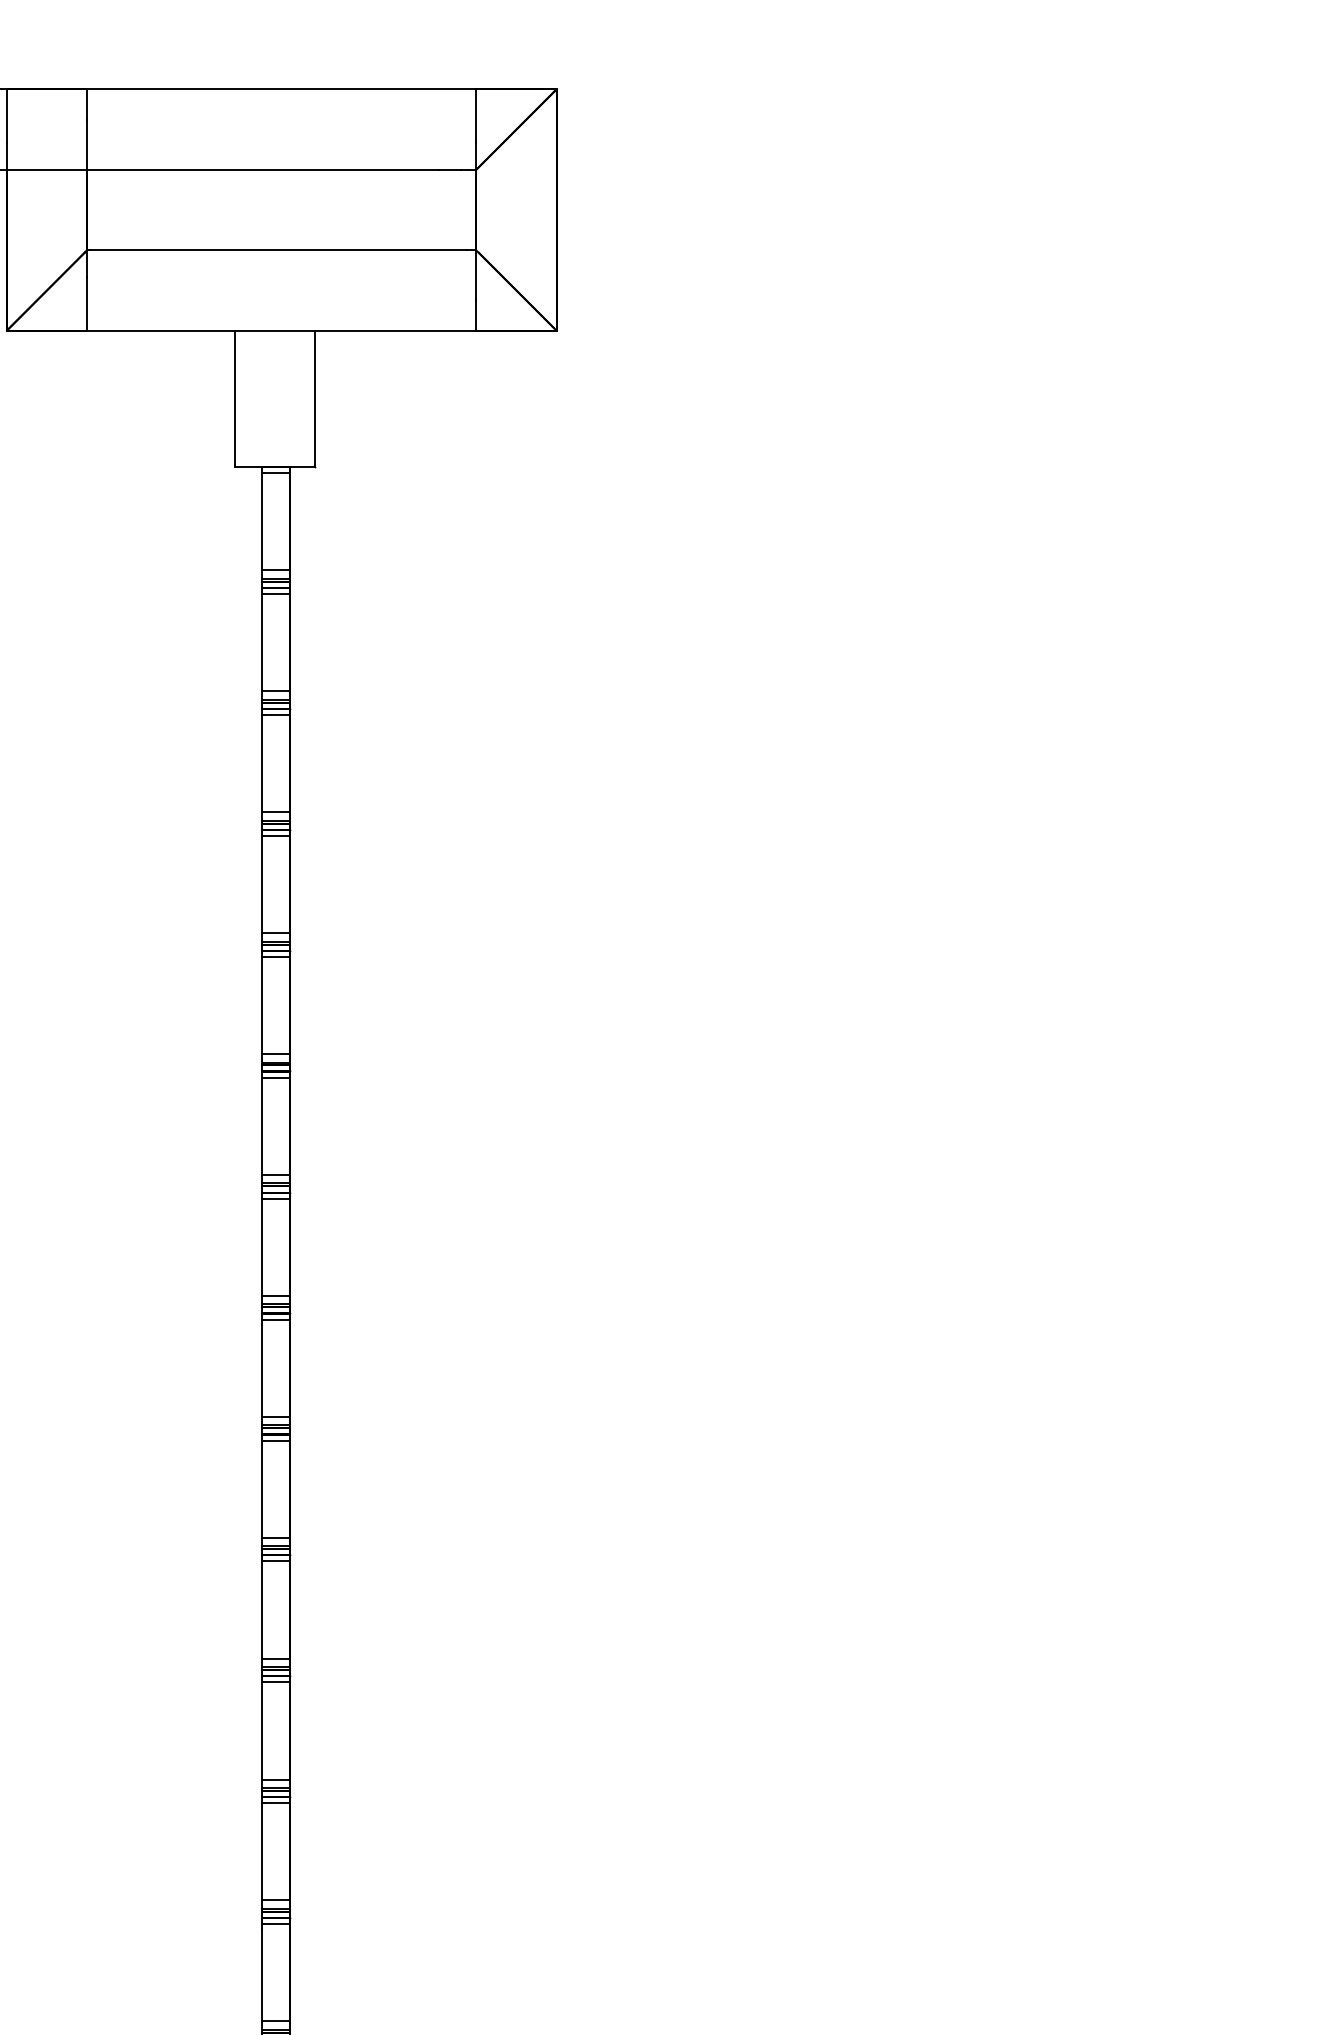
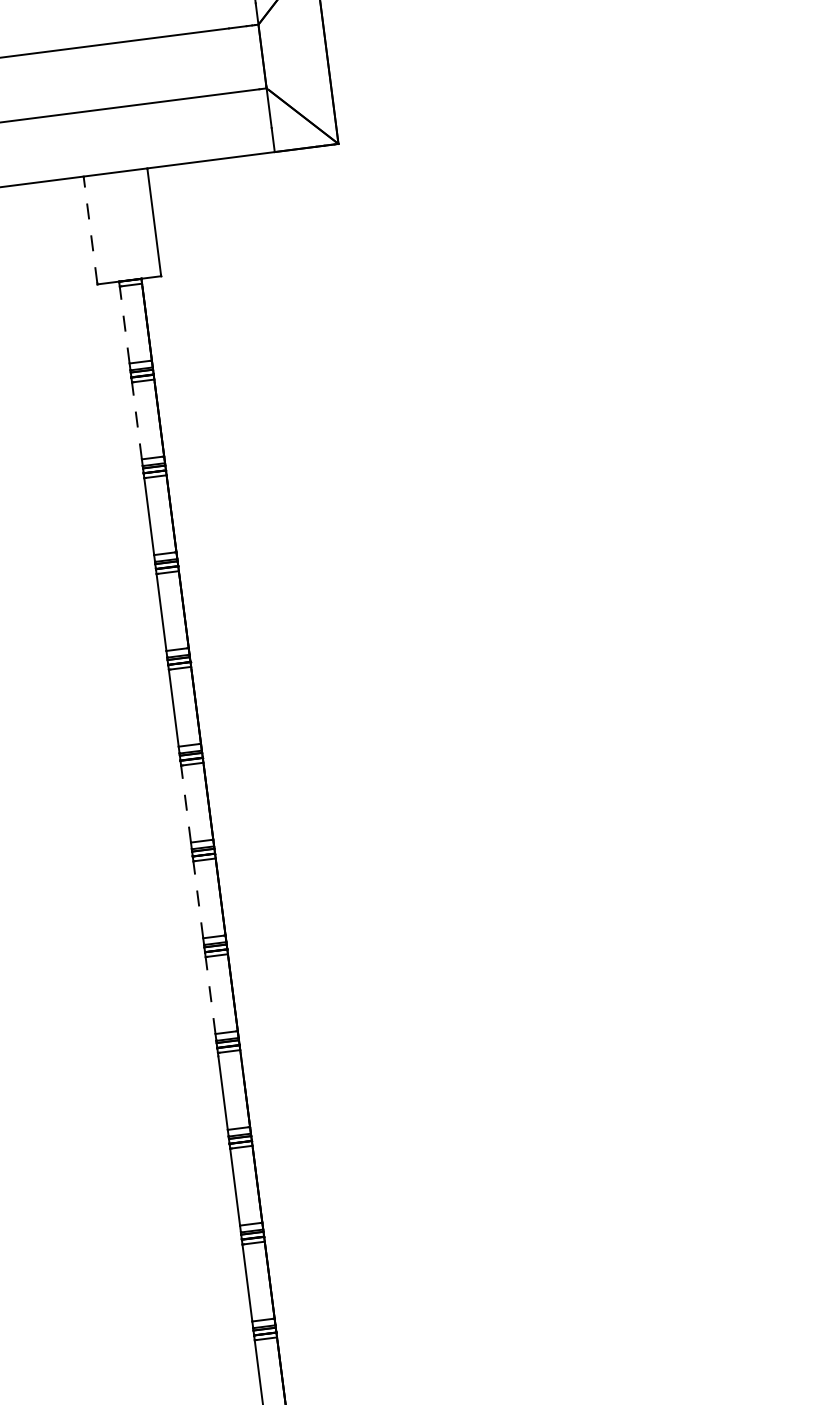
line: (234, 398) -> (90, 230), solid -> dashed
line: (262, 521) -> (124, 324), solid -> dashed
line: (262, 642) -> (137, 420), solid -> dashed
line: (262, 1126) -> (186, 804), solid -> dashed
line: (262, 1247) -> (198, 899), solid -> dashed
line: (262, 1368) -> (210, 995), solid -> dashed

